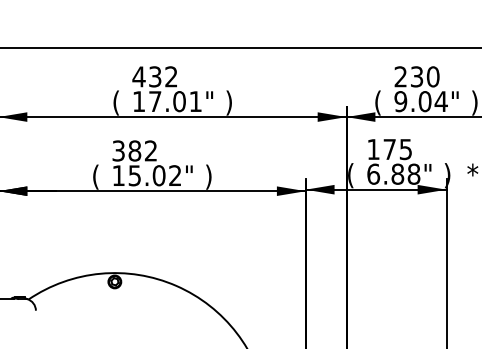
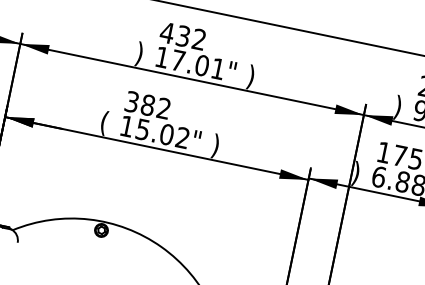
text: (115, 102) -> (138, 53), ( -> )
text: (377, 102) -> (397, 107), ( -> )
text: (350, 175) -> (355, 173), ( -> )

